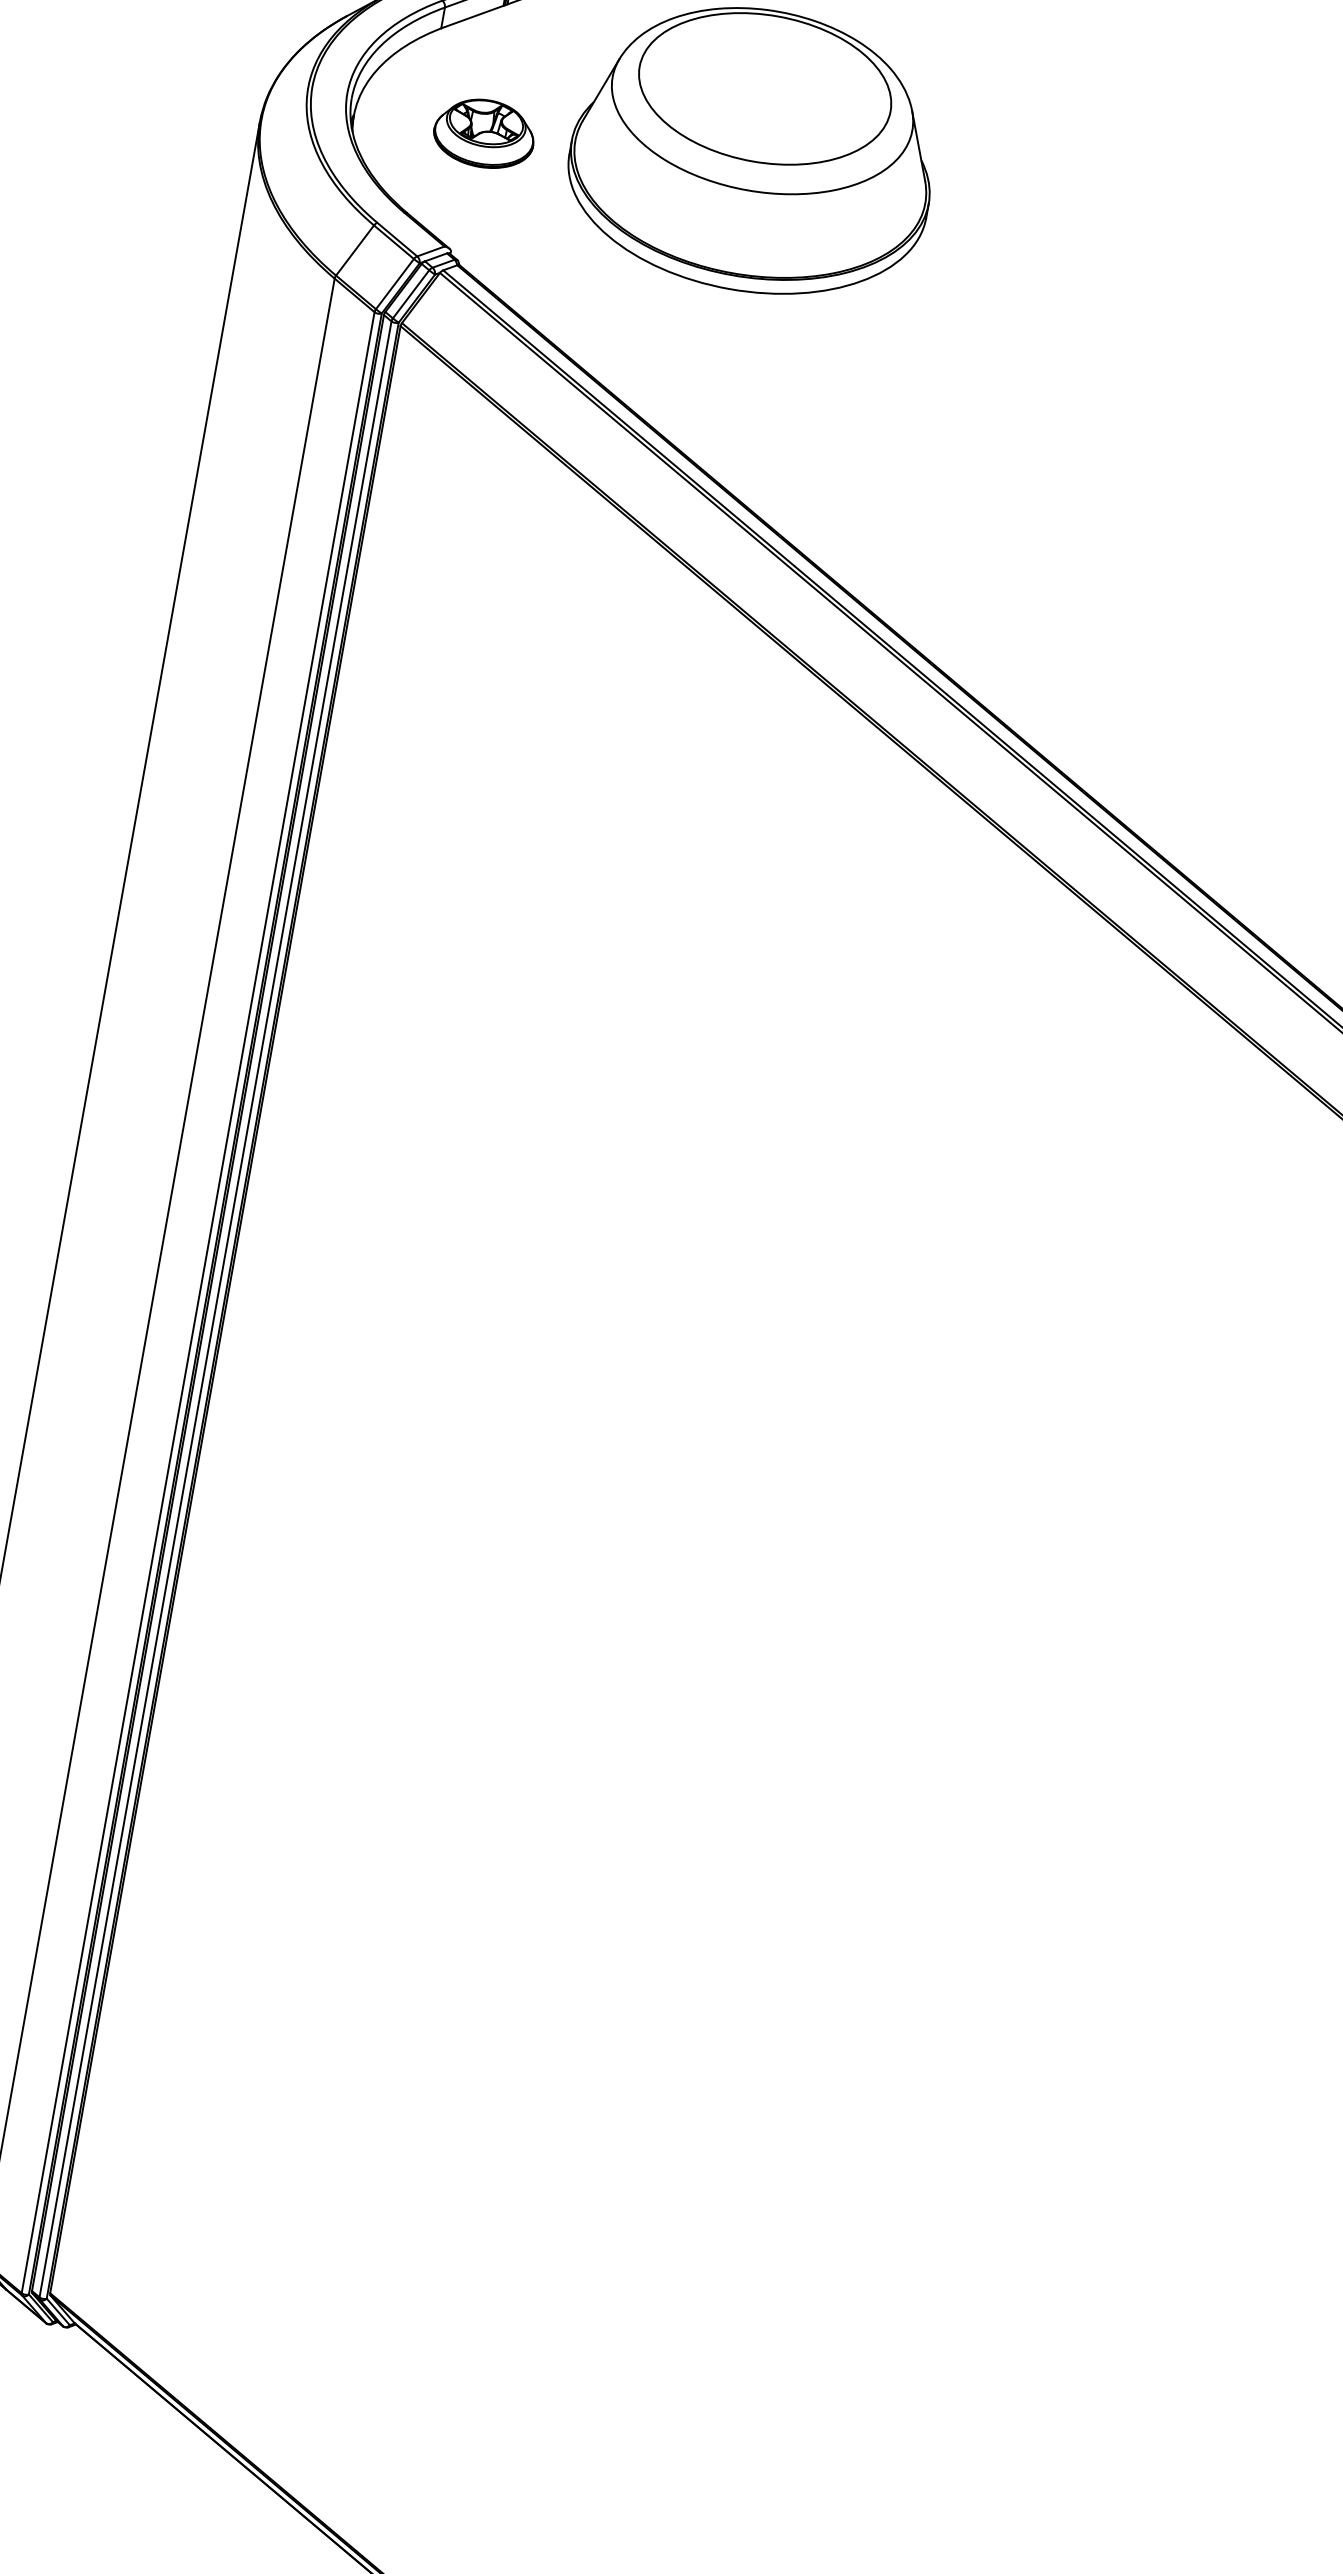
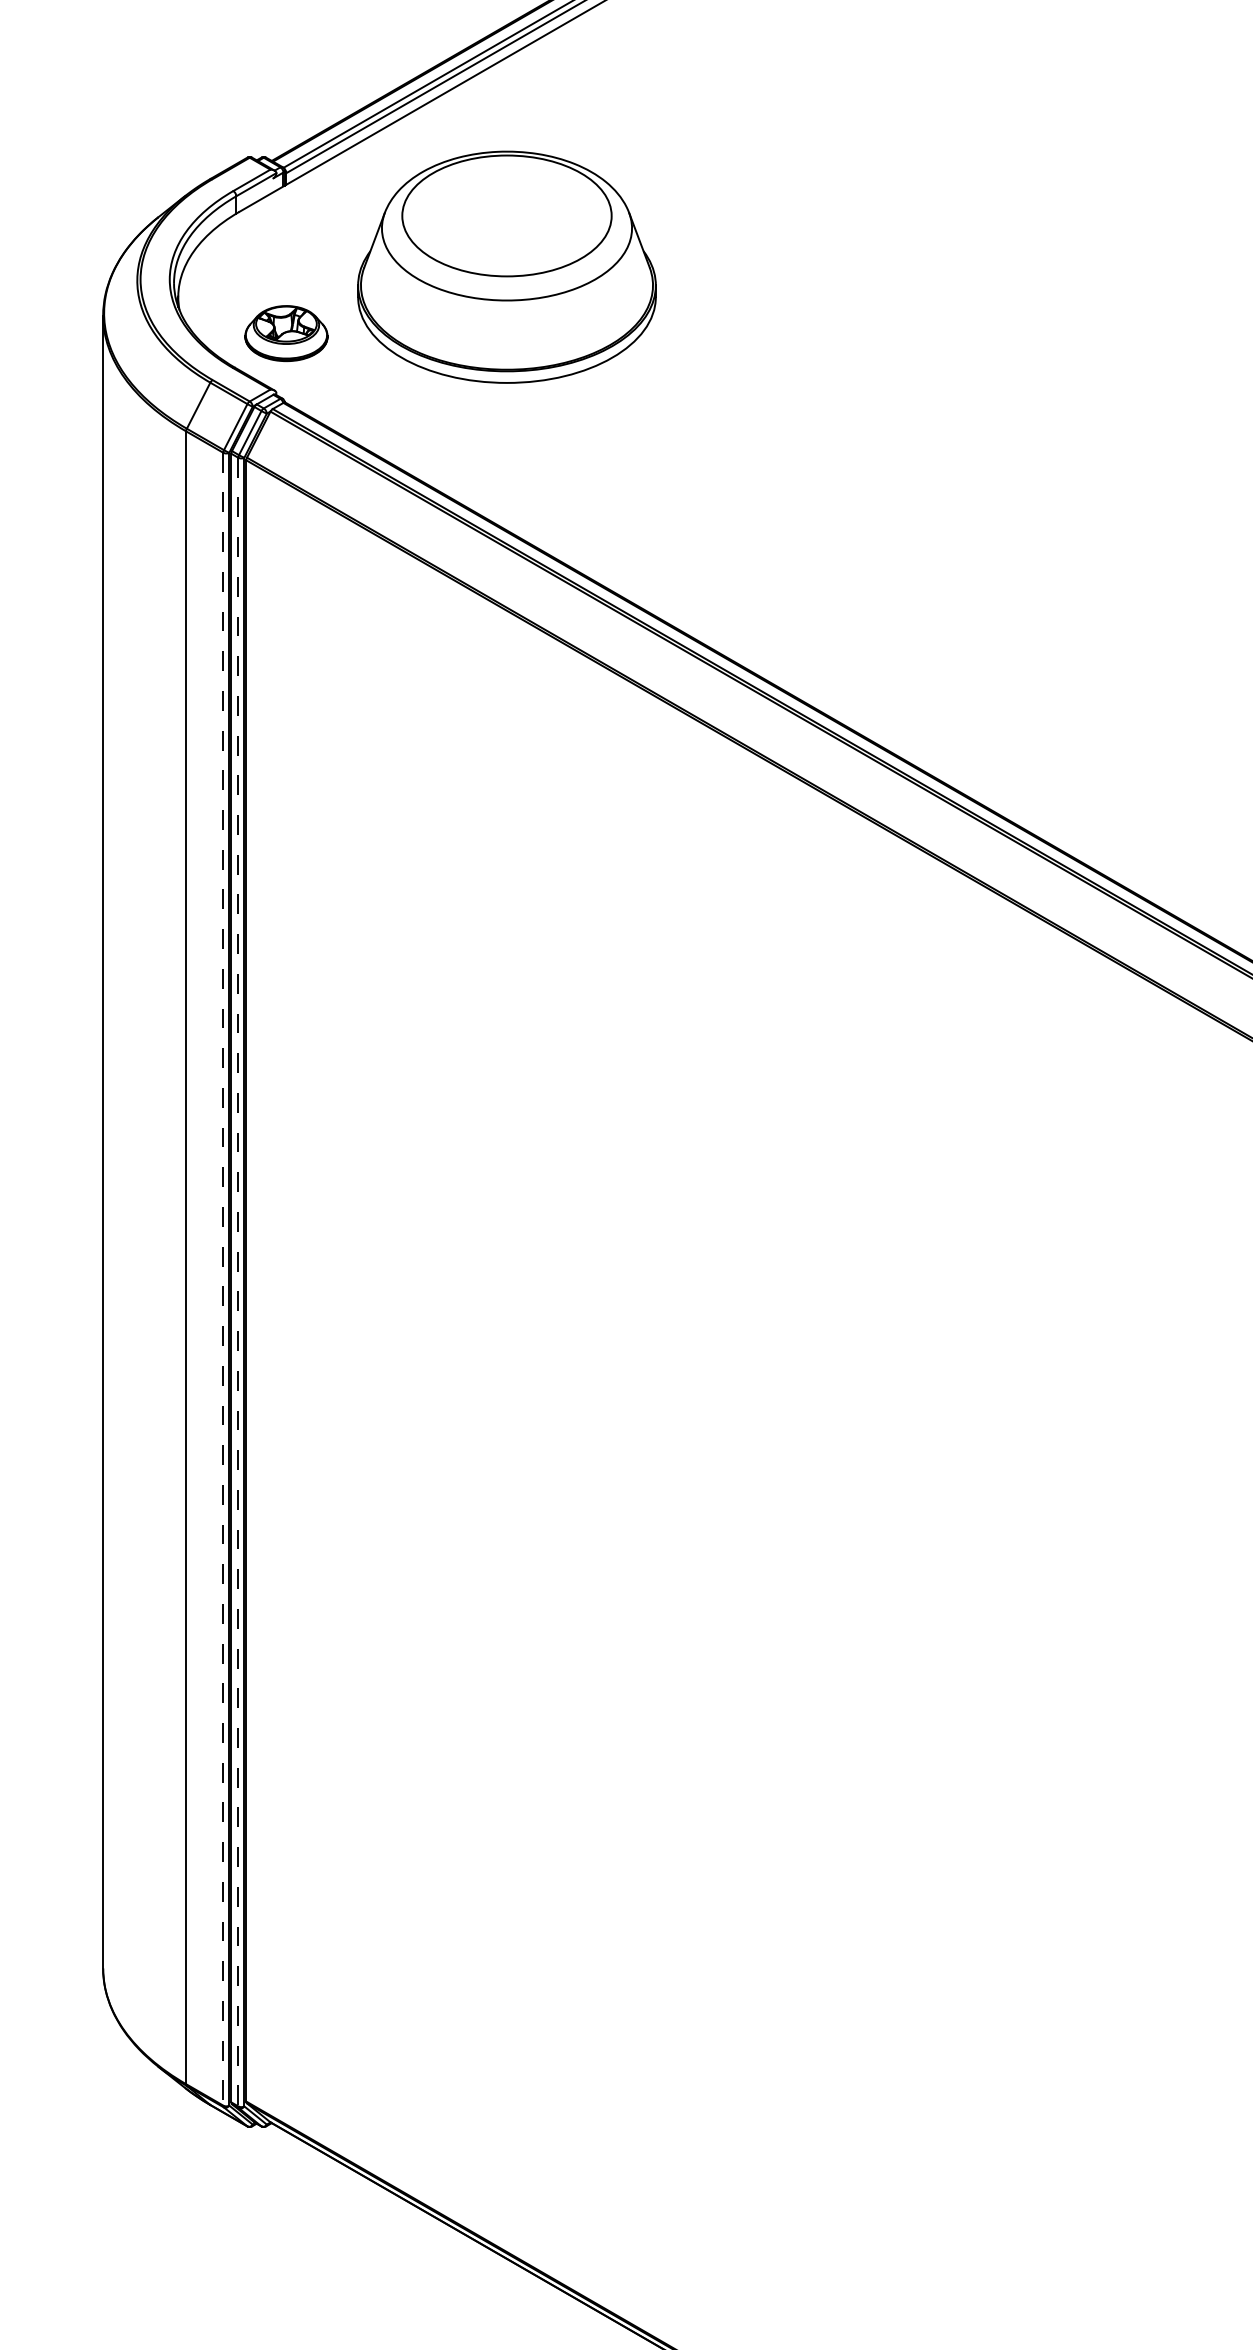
part: (484, 133) -> (286, 333), moved
line: (198, 1303) -> (223, 1279), solid -> dashed
line: (215, 1309) -> (238, 1282), solid -> dashed

